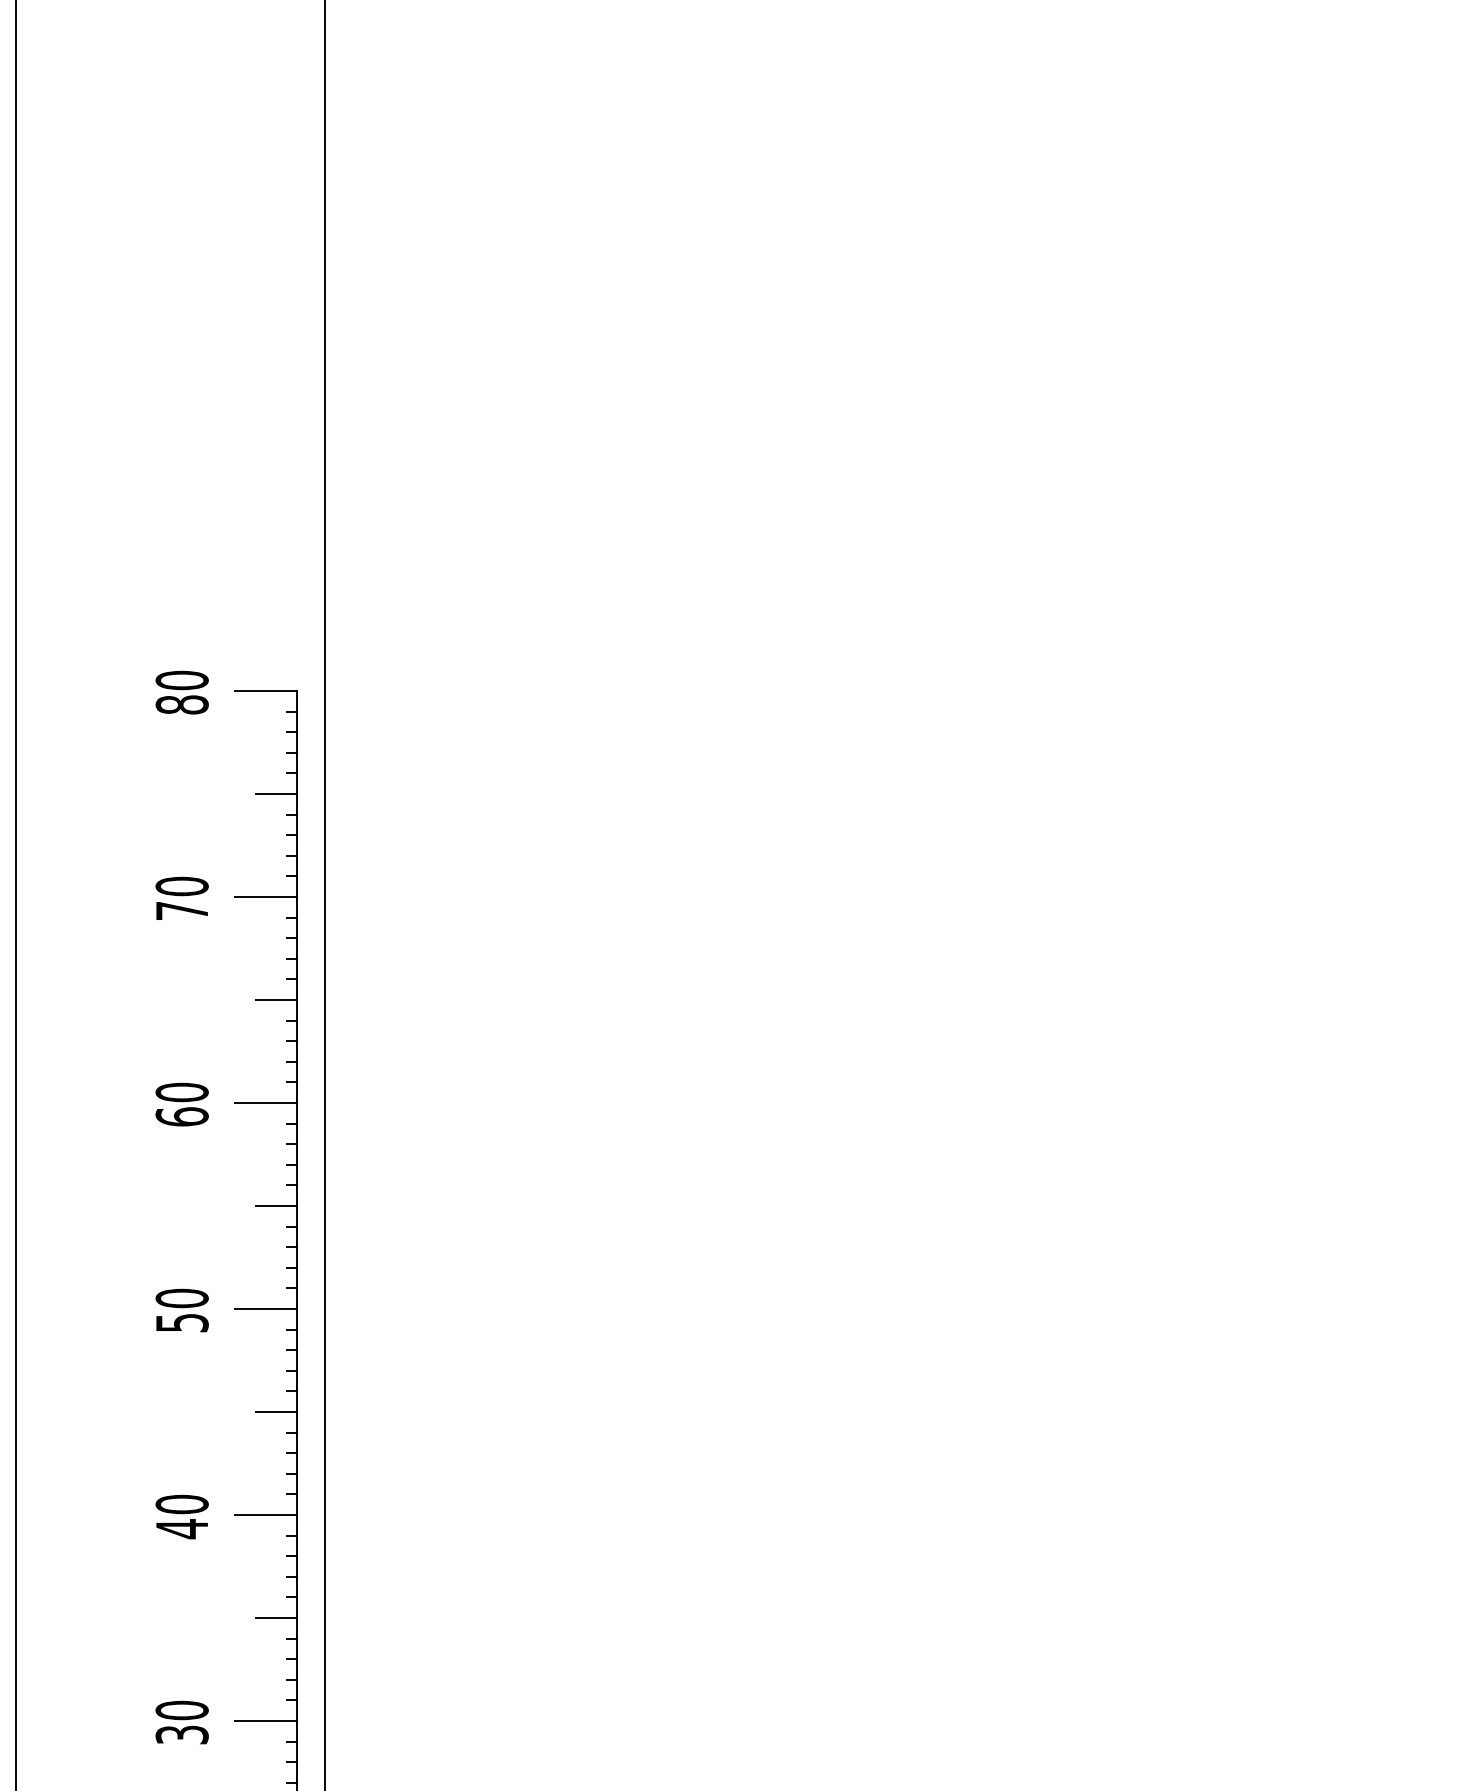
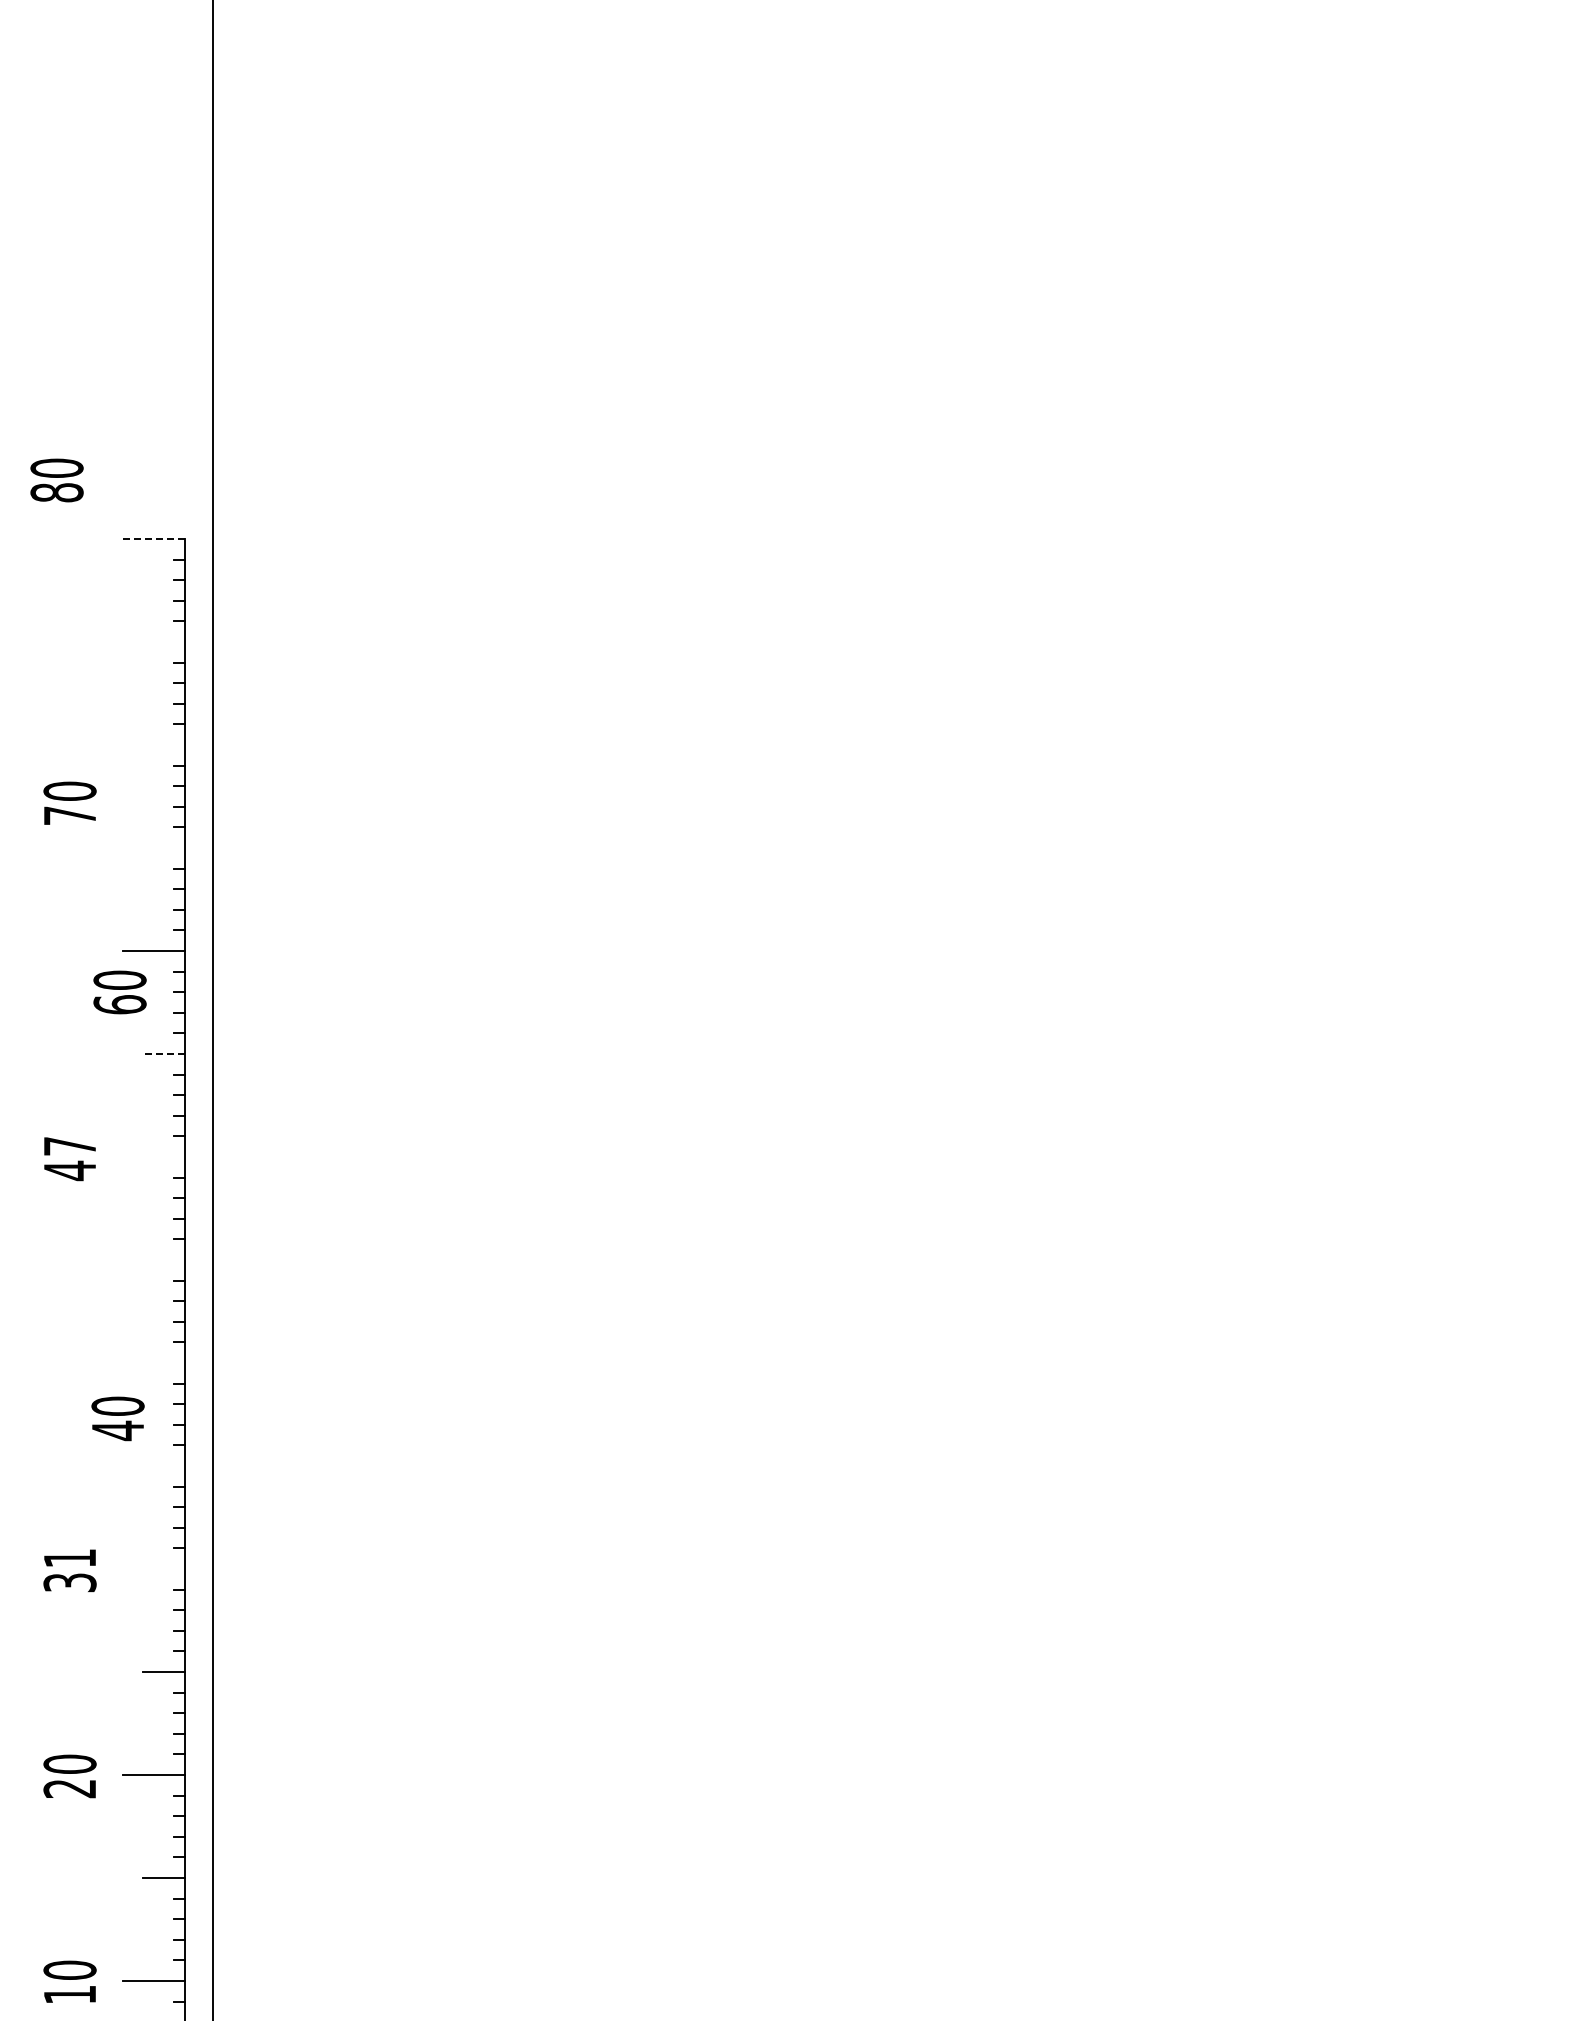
line: (265, 690) -> (153, 538), solid -> dashed
text: (181, 692) -> (56, 480), moved
line: (275, 793) -> (163, 641), removed
line: (265, 896) -> (153, 744), removed
text: (181, 897) -> (69, 802), moved
line: (275, 999) -> (163, 847), removed
text: (181, 1104) -> (119, 992), moved
line: (276, 1205) -> (164, 1053), solid -> dashed
line: (265, 1308) -> (153, 1156), removed
text: (181, 1310) -> (69, 1158), 50 -> 47
line: (275, 1411) -> (163, 1259), removed
line: (265, 1514) -> (153, 1362), removed
text: (181, 1516) -> (117, 1418), moved
line: (275, 1617) -> (163, 1465), removed
text: (181, 1709) -> (69, 1557), 30 -> 31
line: (265, 1720) -> (153, 1568), removed

